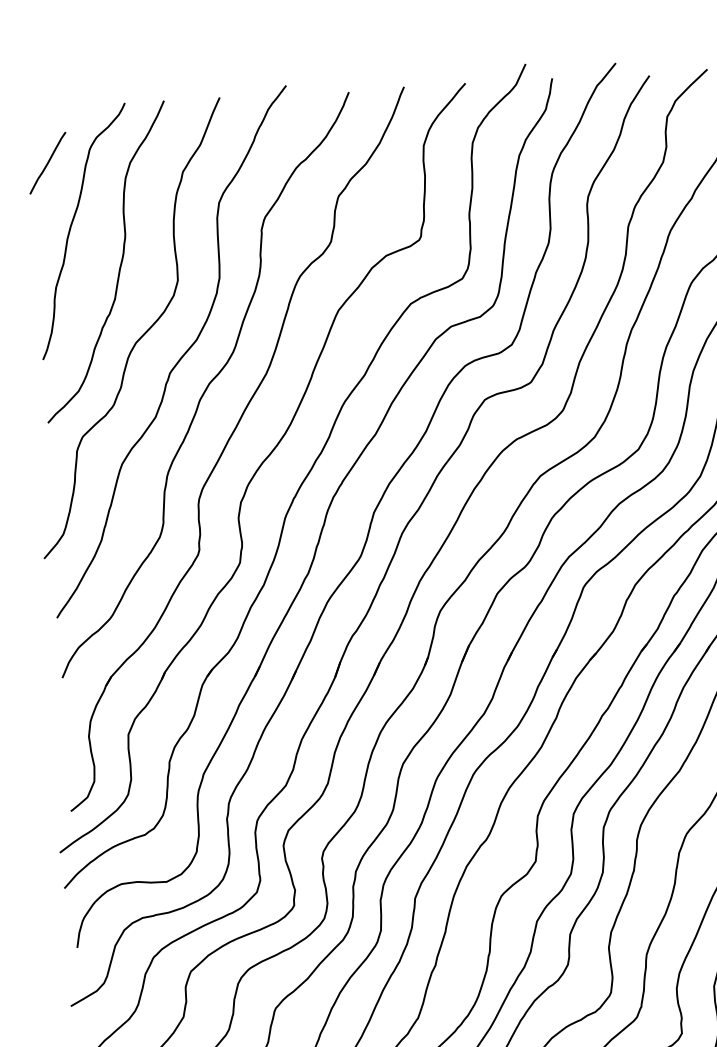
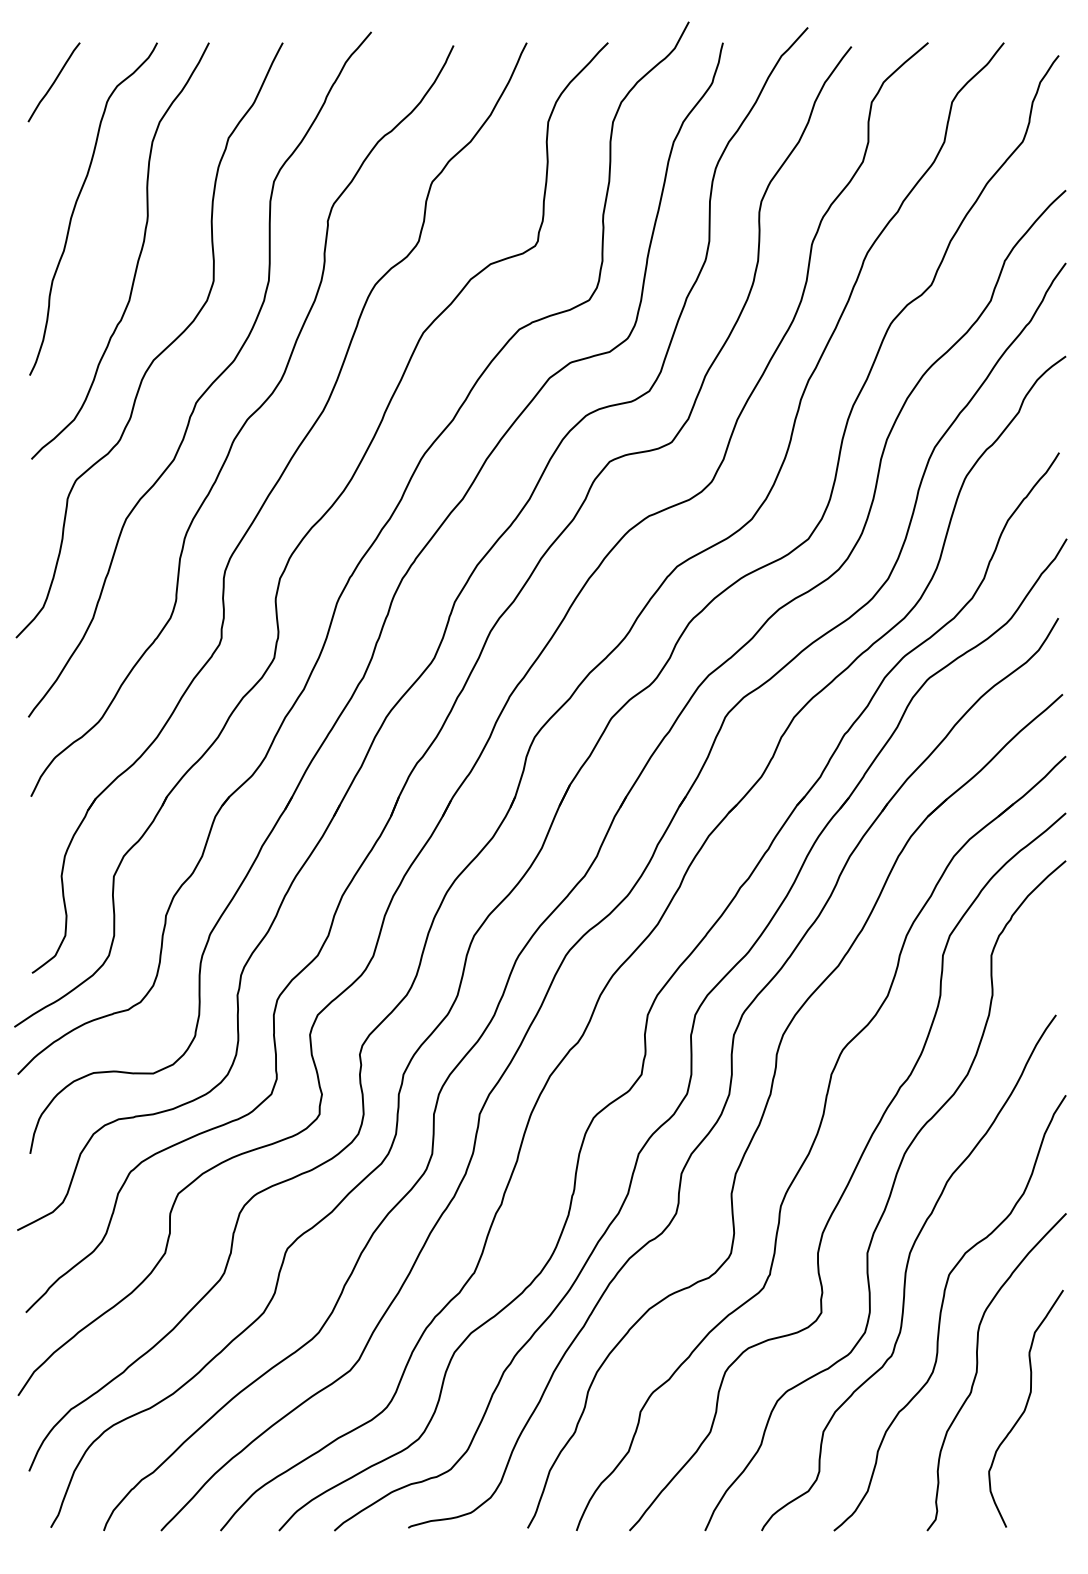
line: (47, 163) -> (53, 82), moved

